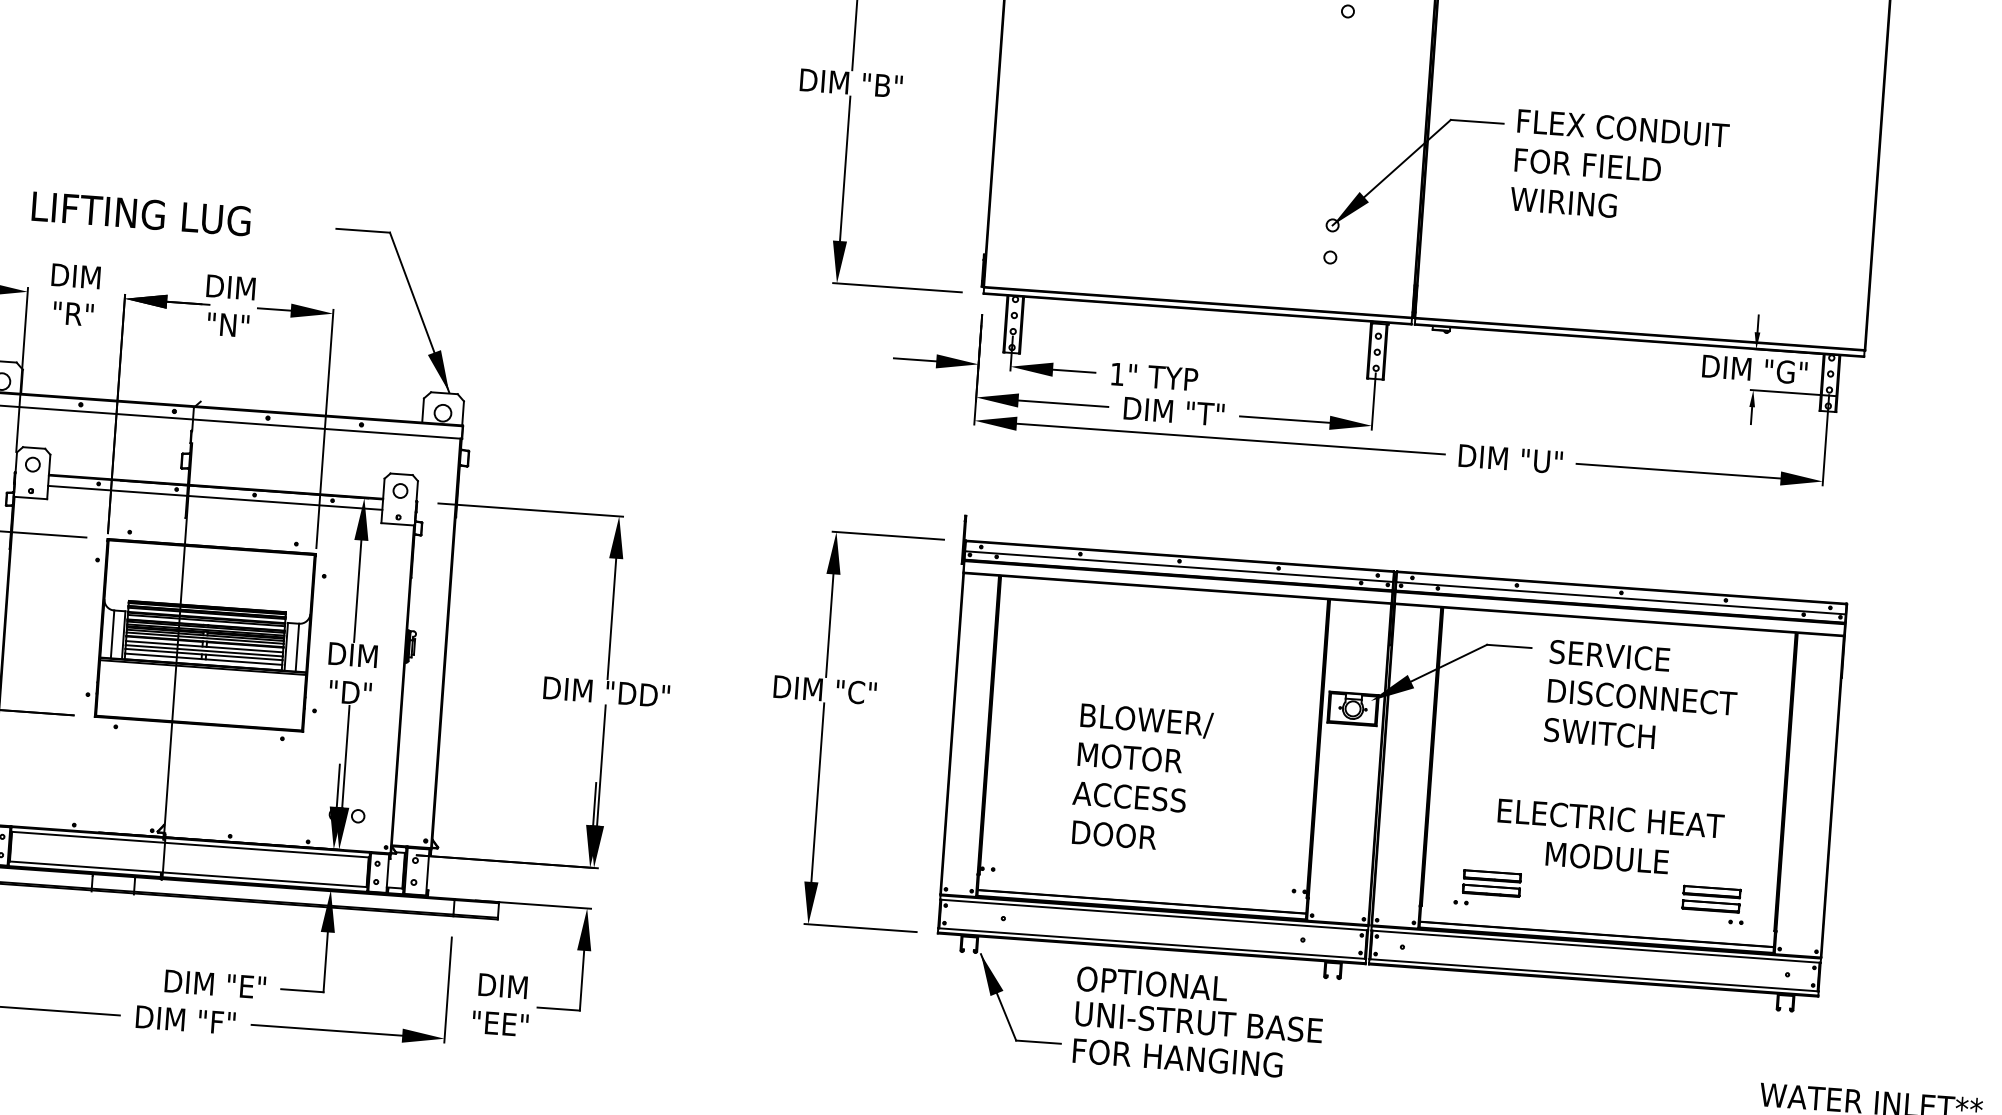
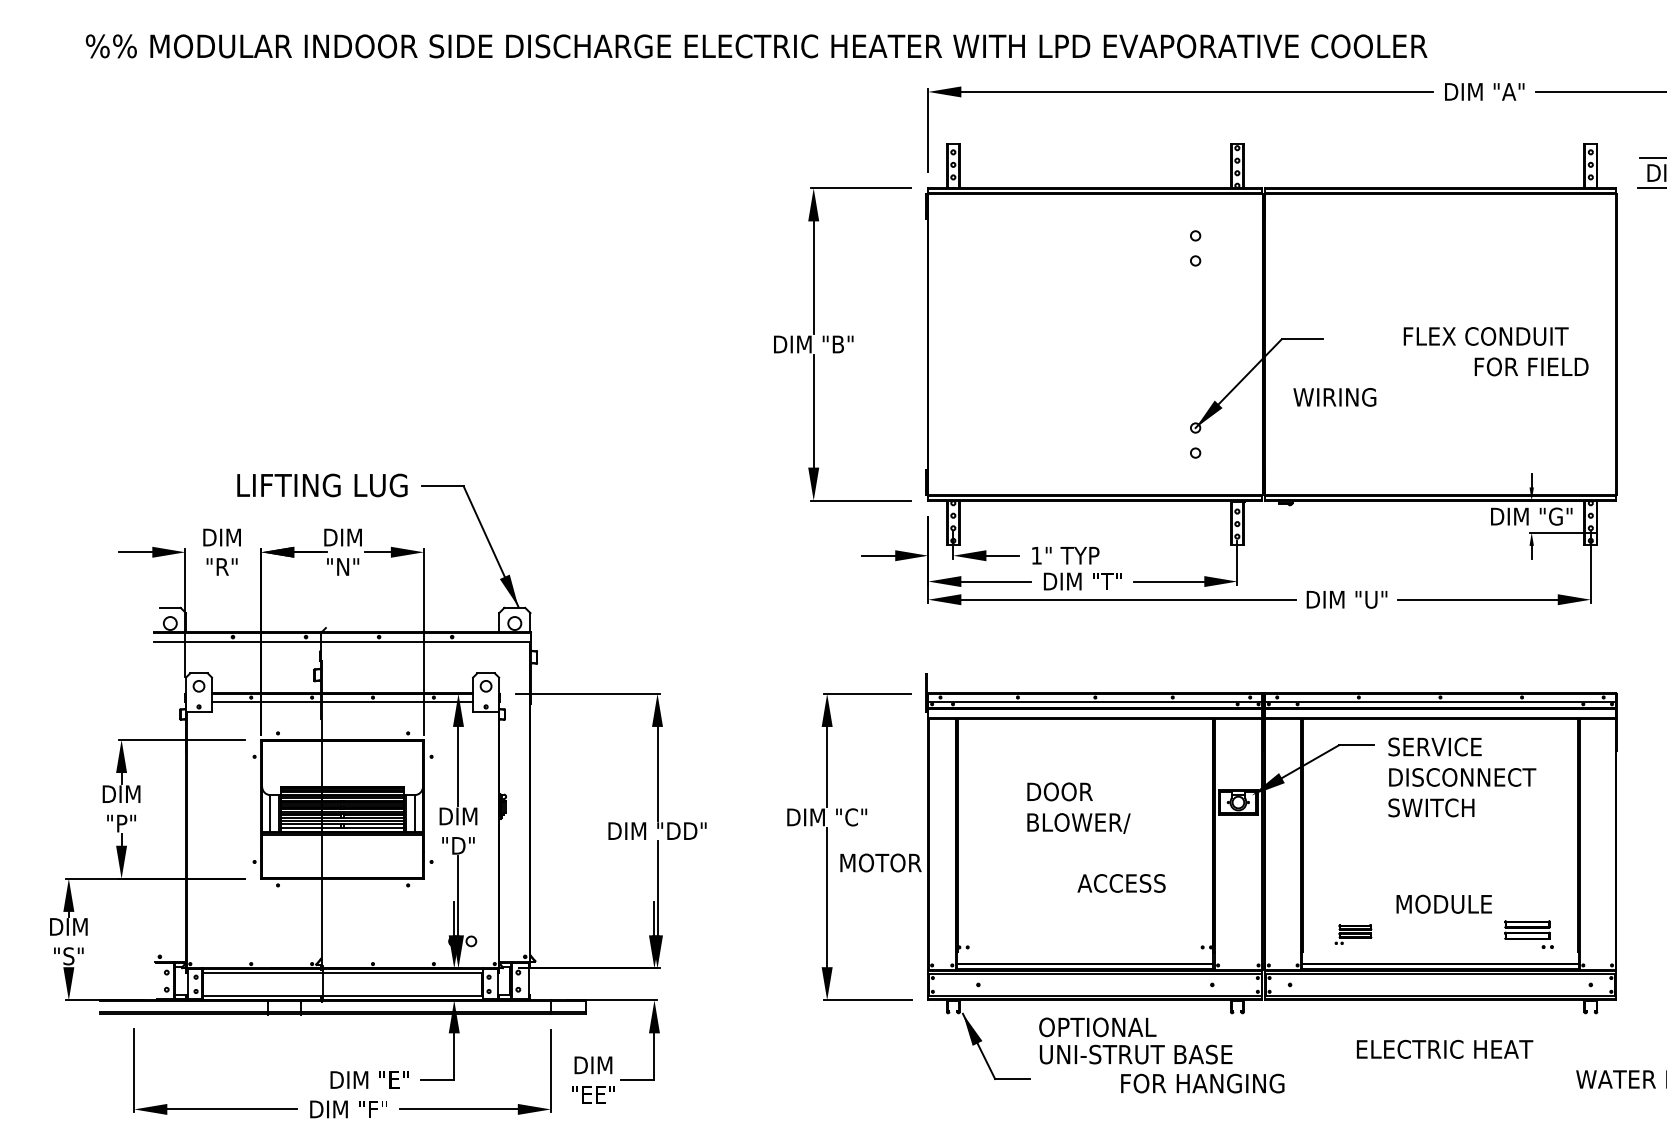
text: (1622, 128) -> (1485, 336), moved
text: (1587, 164) -> (1531, 366), moved
text: (1563, 202) -> (1334, 397), moved
text: (141, 214) -> (322, 485), moved
text: (1129, 757) -> (880, 862), moved
text: (1129, 797) -> (1121, 883), moved
text: (1611, 817) -> (1445, 1048), moved
text: (1113, 834) -> (1059, 791), moved
part: (1488, 888) -> (1353, 934), size x0.7
text: (1177, 1057) -> (1202, 1083), moved

